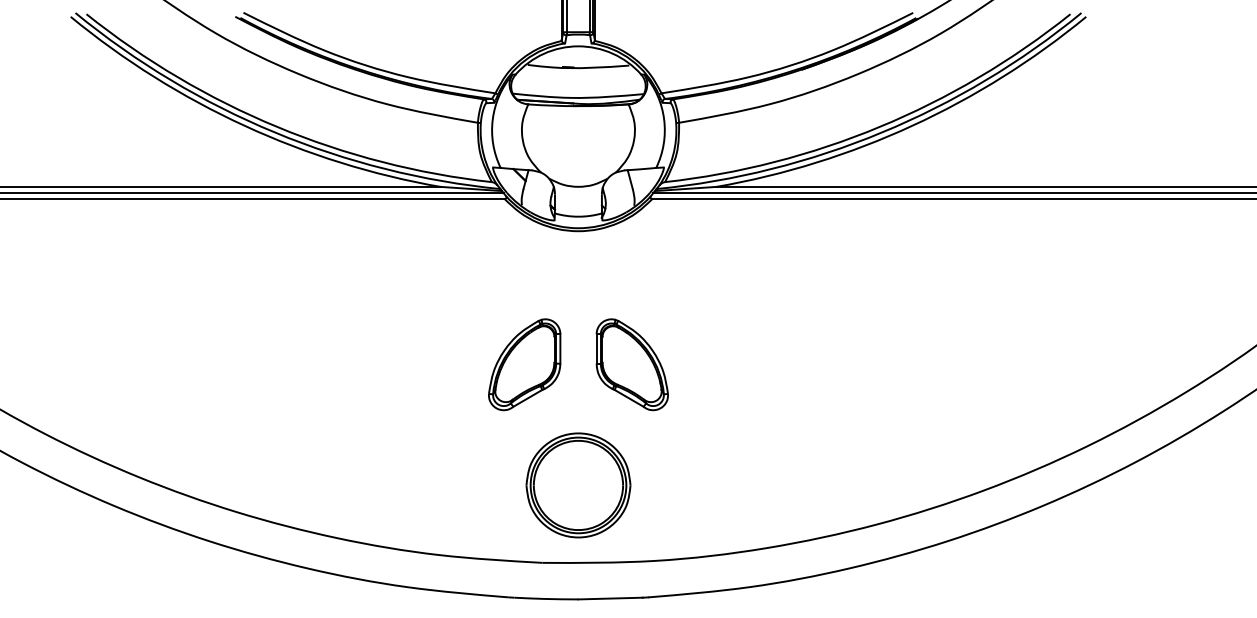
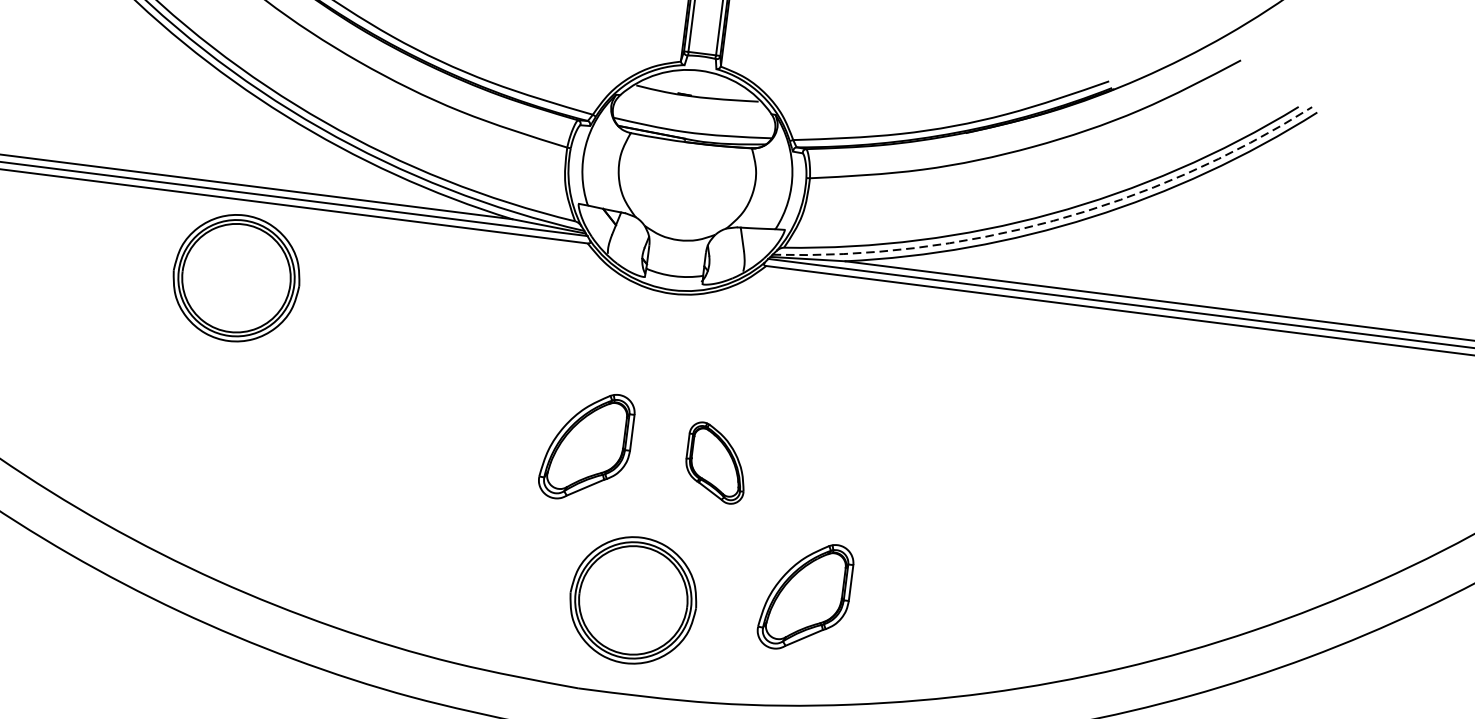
arc: (882, 132) -> (1053, 220), solid -> dashed
part: (221, 263) -> (236, 278), added
part: (631, 364) -> (715, 462), size x0.7
part: (718, 464) -> (805, 596), added

